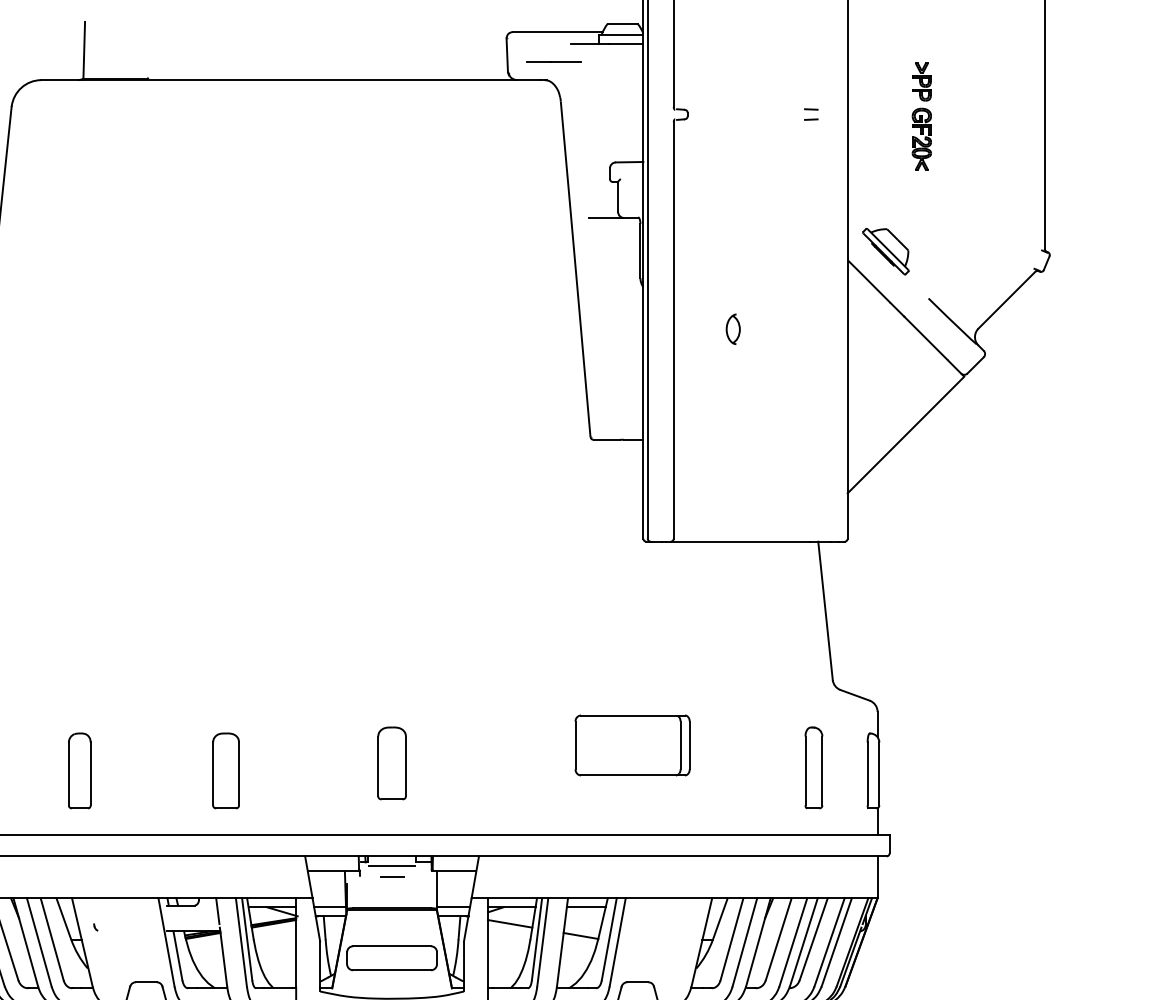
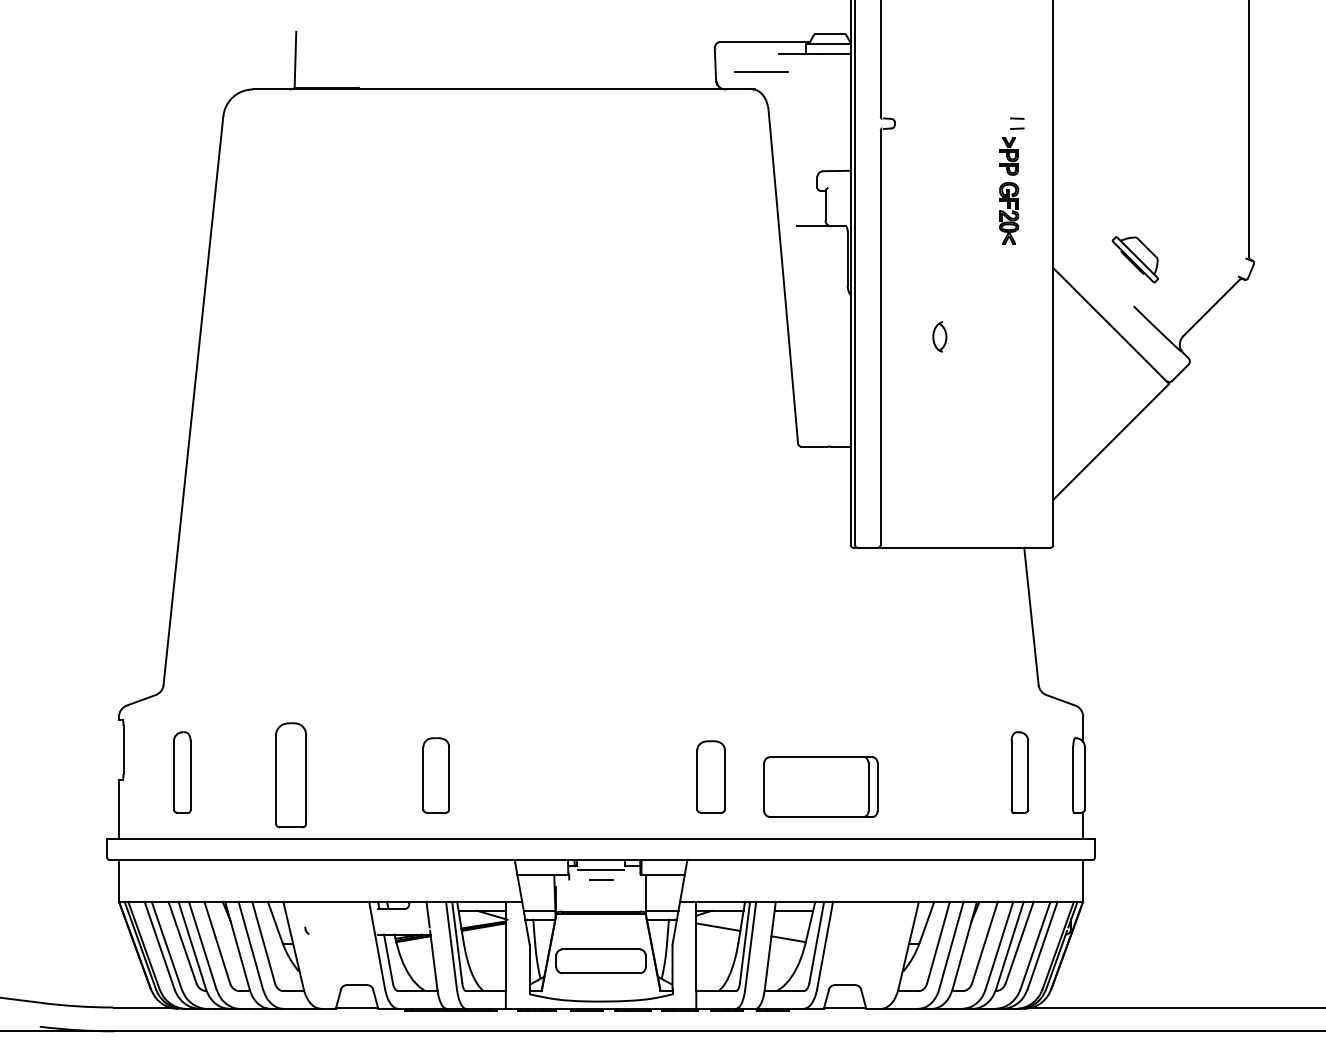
part: (922, 116) -> (1009, 190), moved
part: (885, 251) -> (1134, 259), moved
part: (632, 744) -> (820, 786), moved
part: (391, 763) -> (710, 776), moved
part: (79, 771) -> (290, 775), size x1.4

